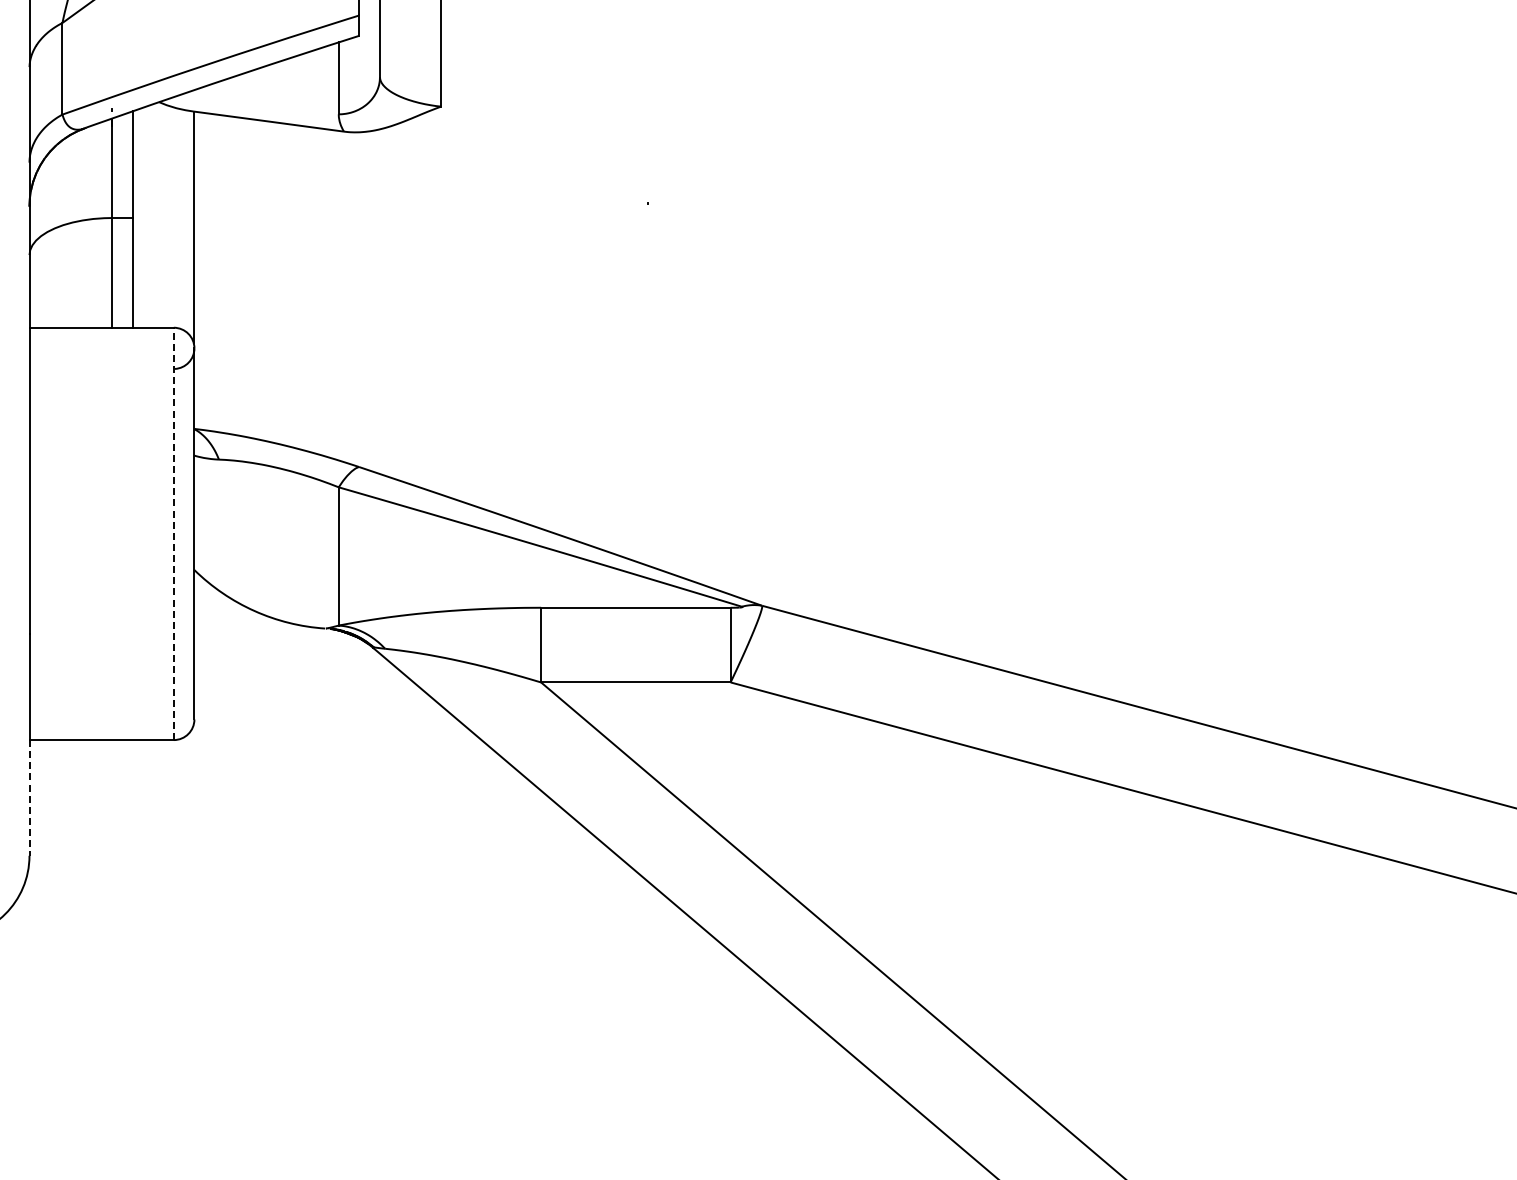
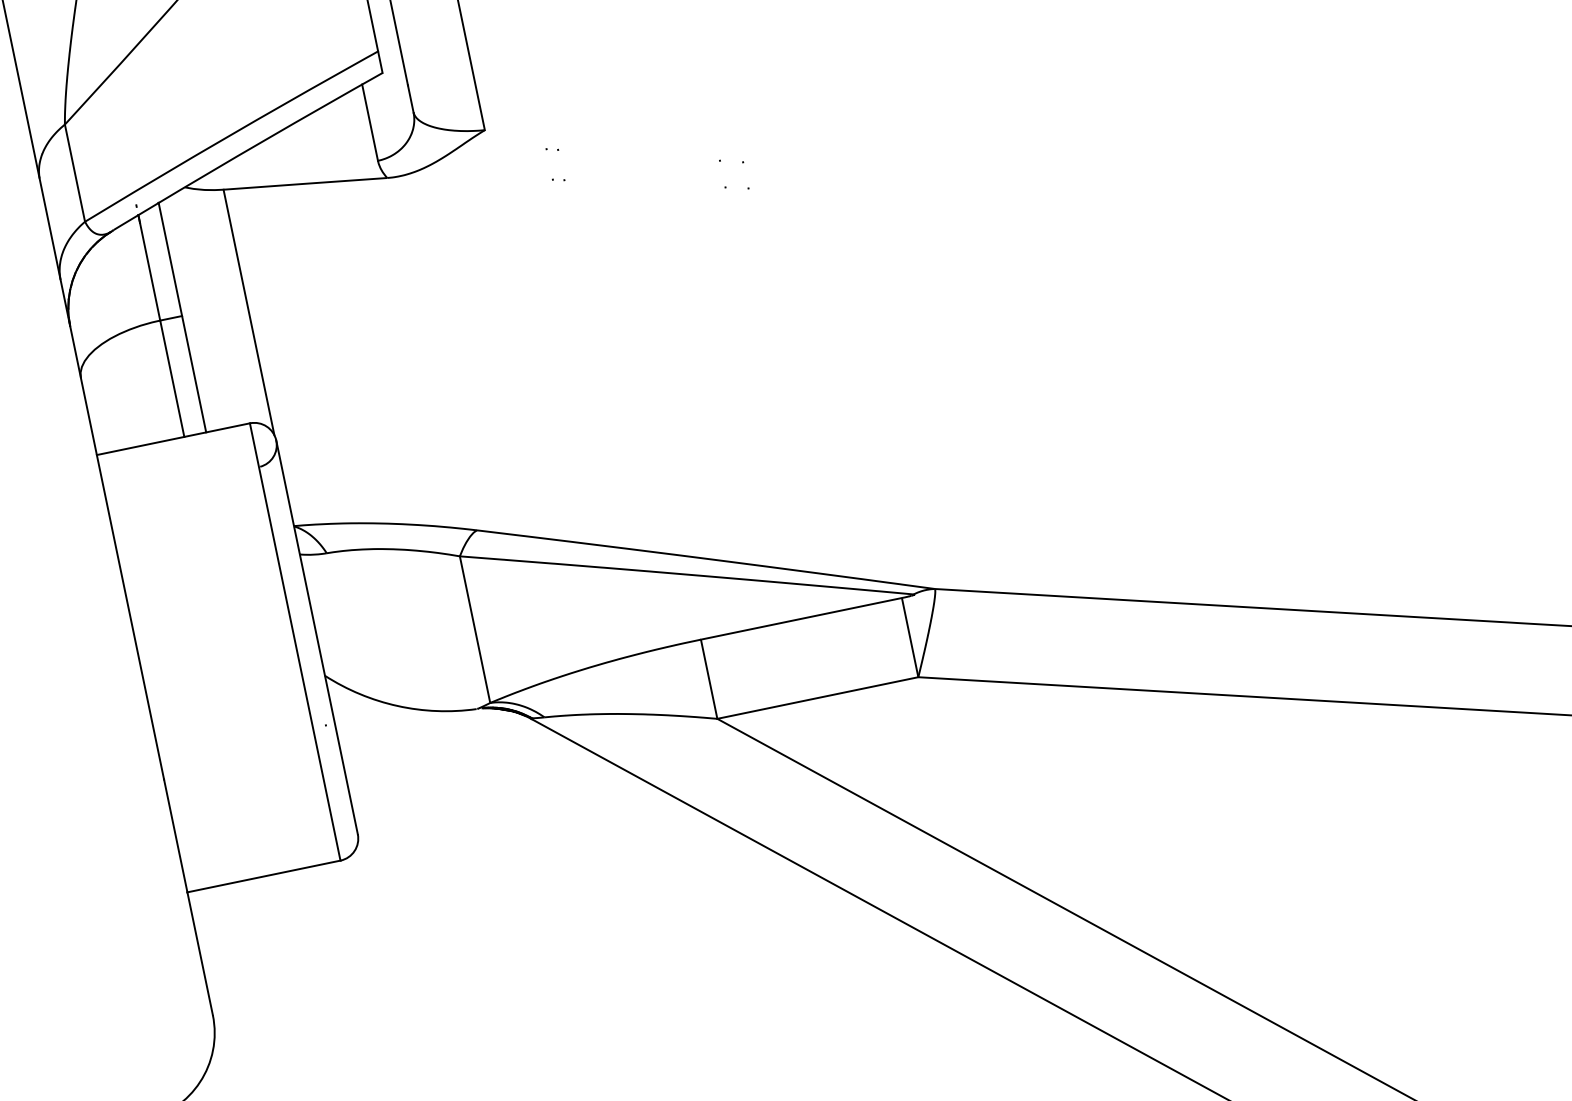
line: (173, 533) -> (294, 641), dashed -> solid
line: (29, 797) -> (200, 953), dashed -> solid

